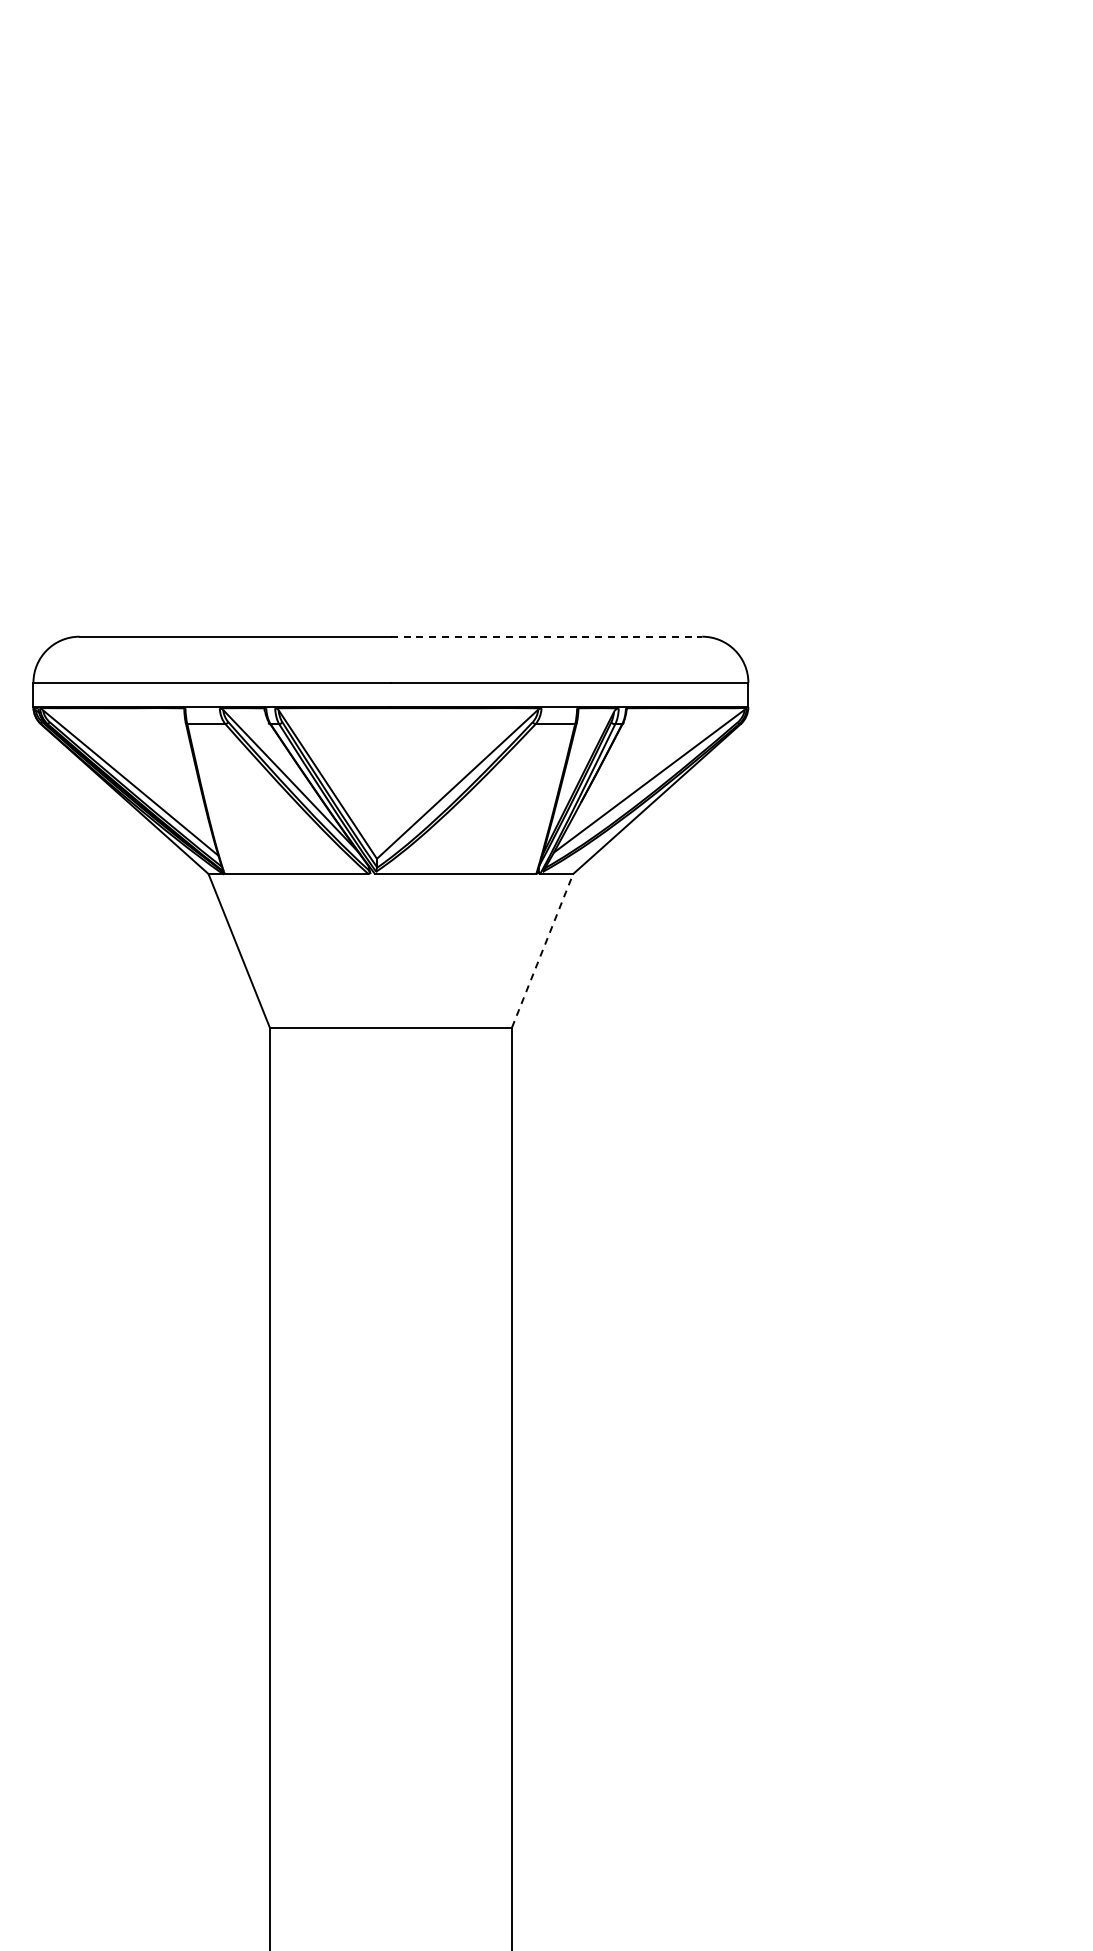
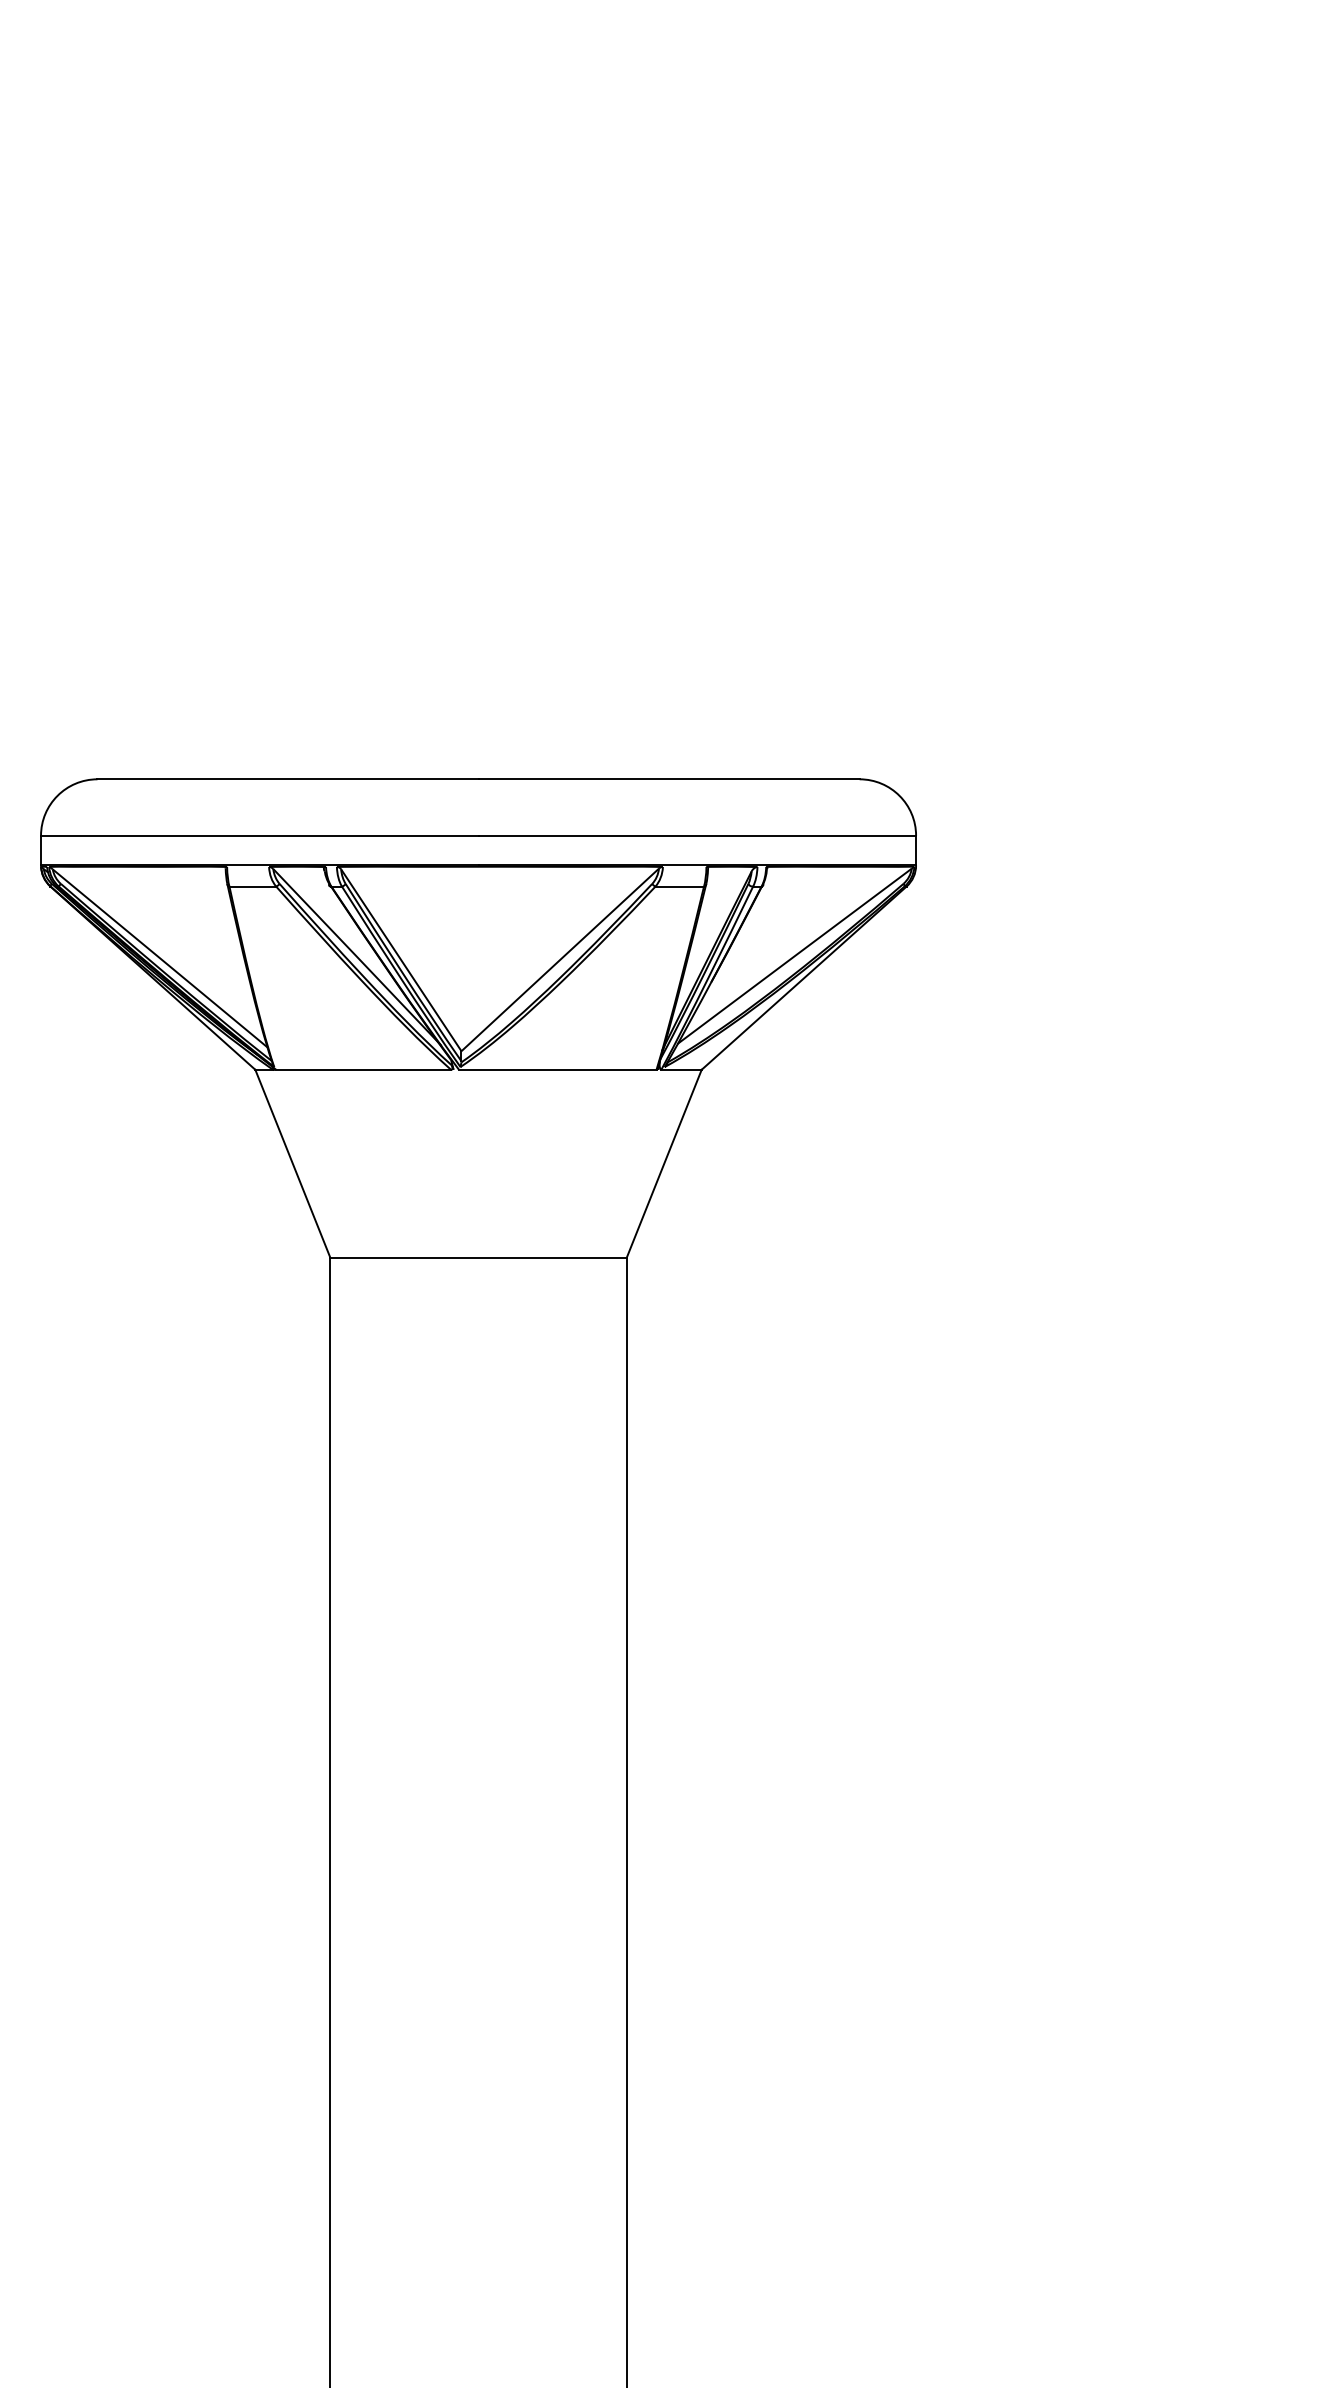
line: (546, 636) -> (669, 779), dashed -> solid
line: (542, 950) -> (664, 1163), dashed -> solid

